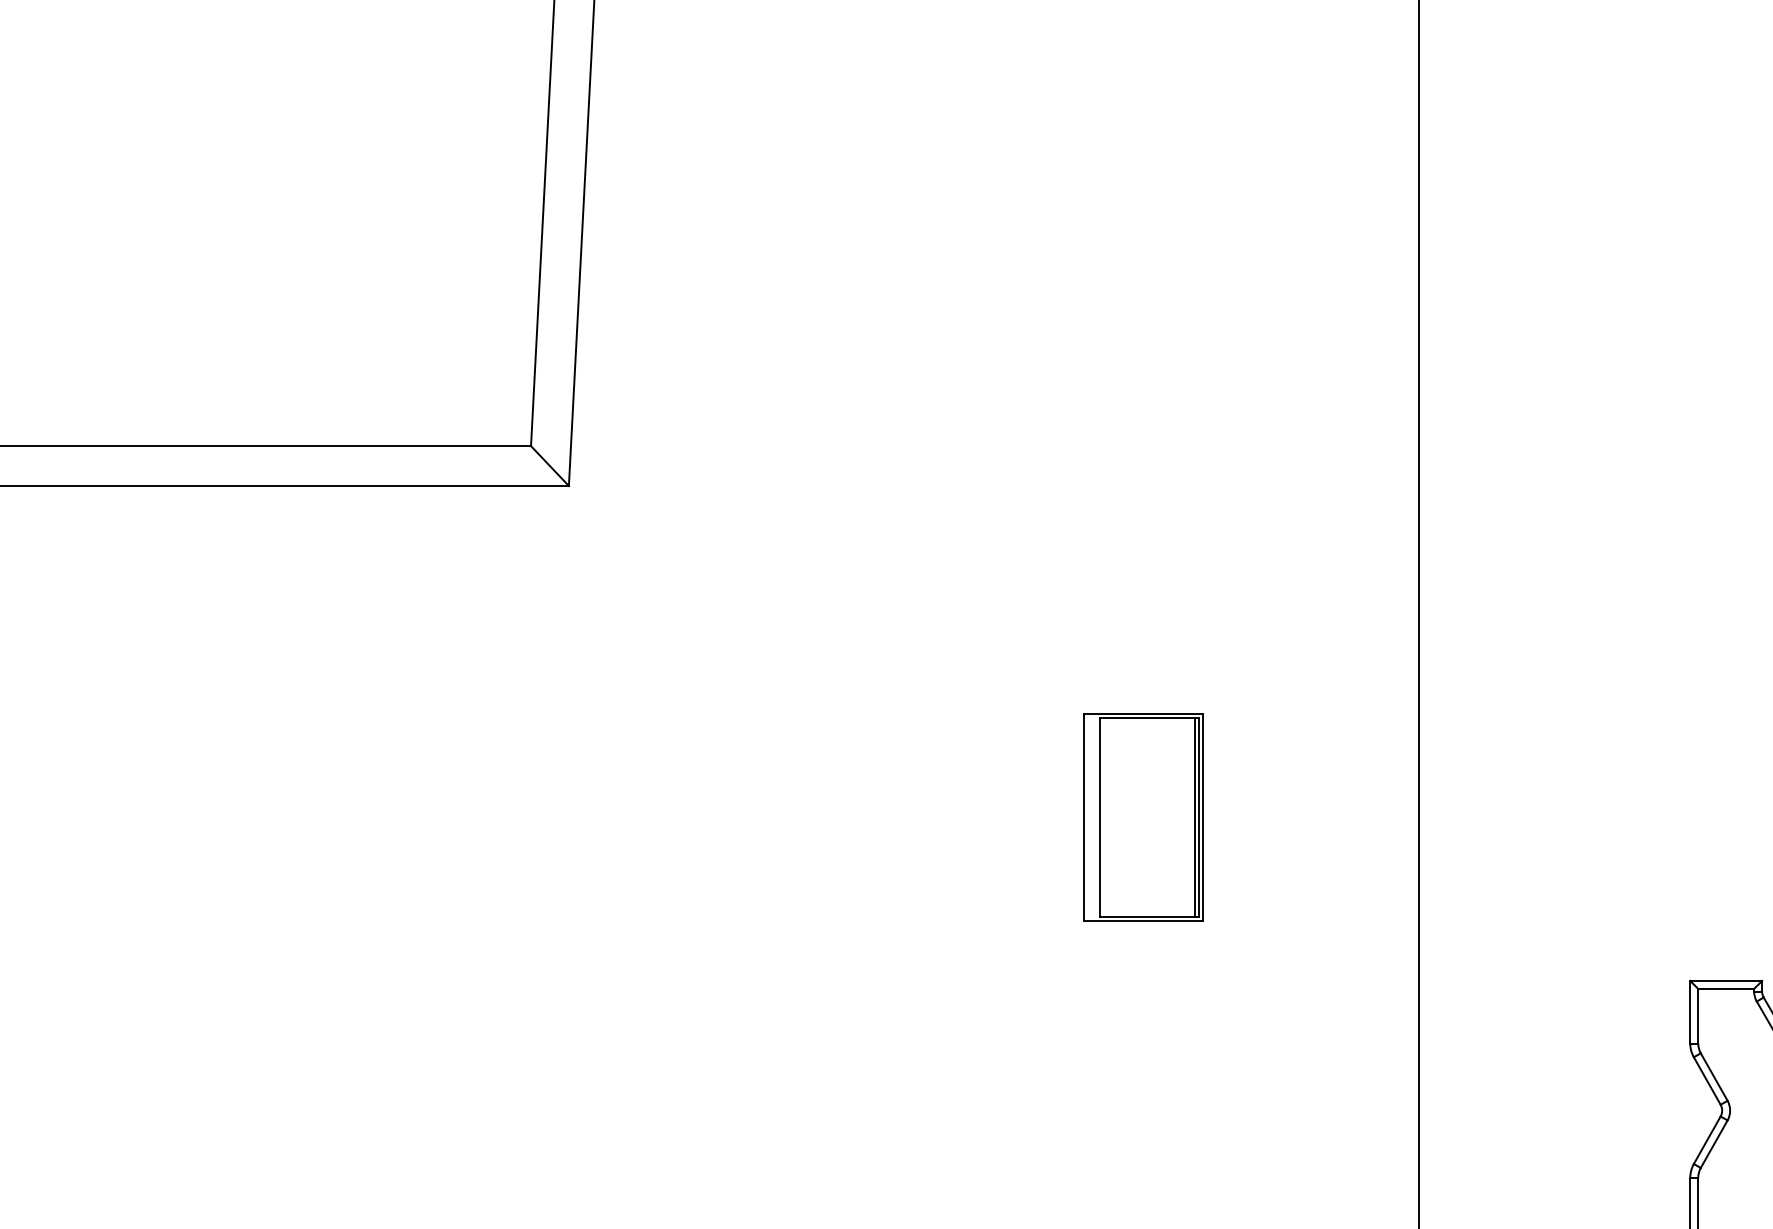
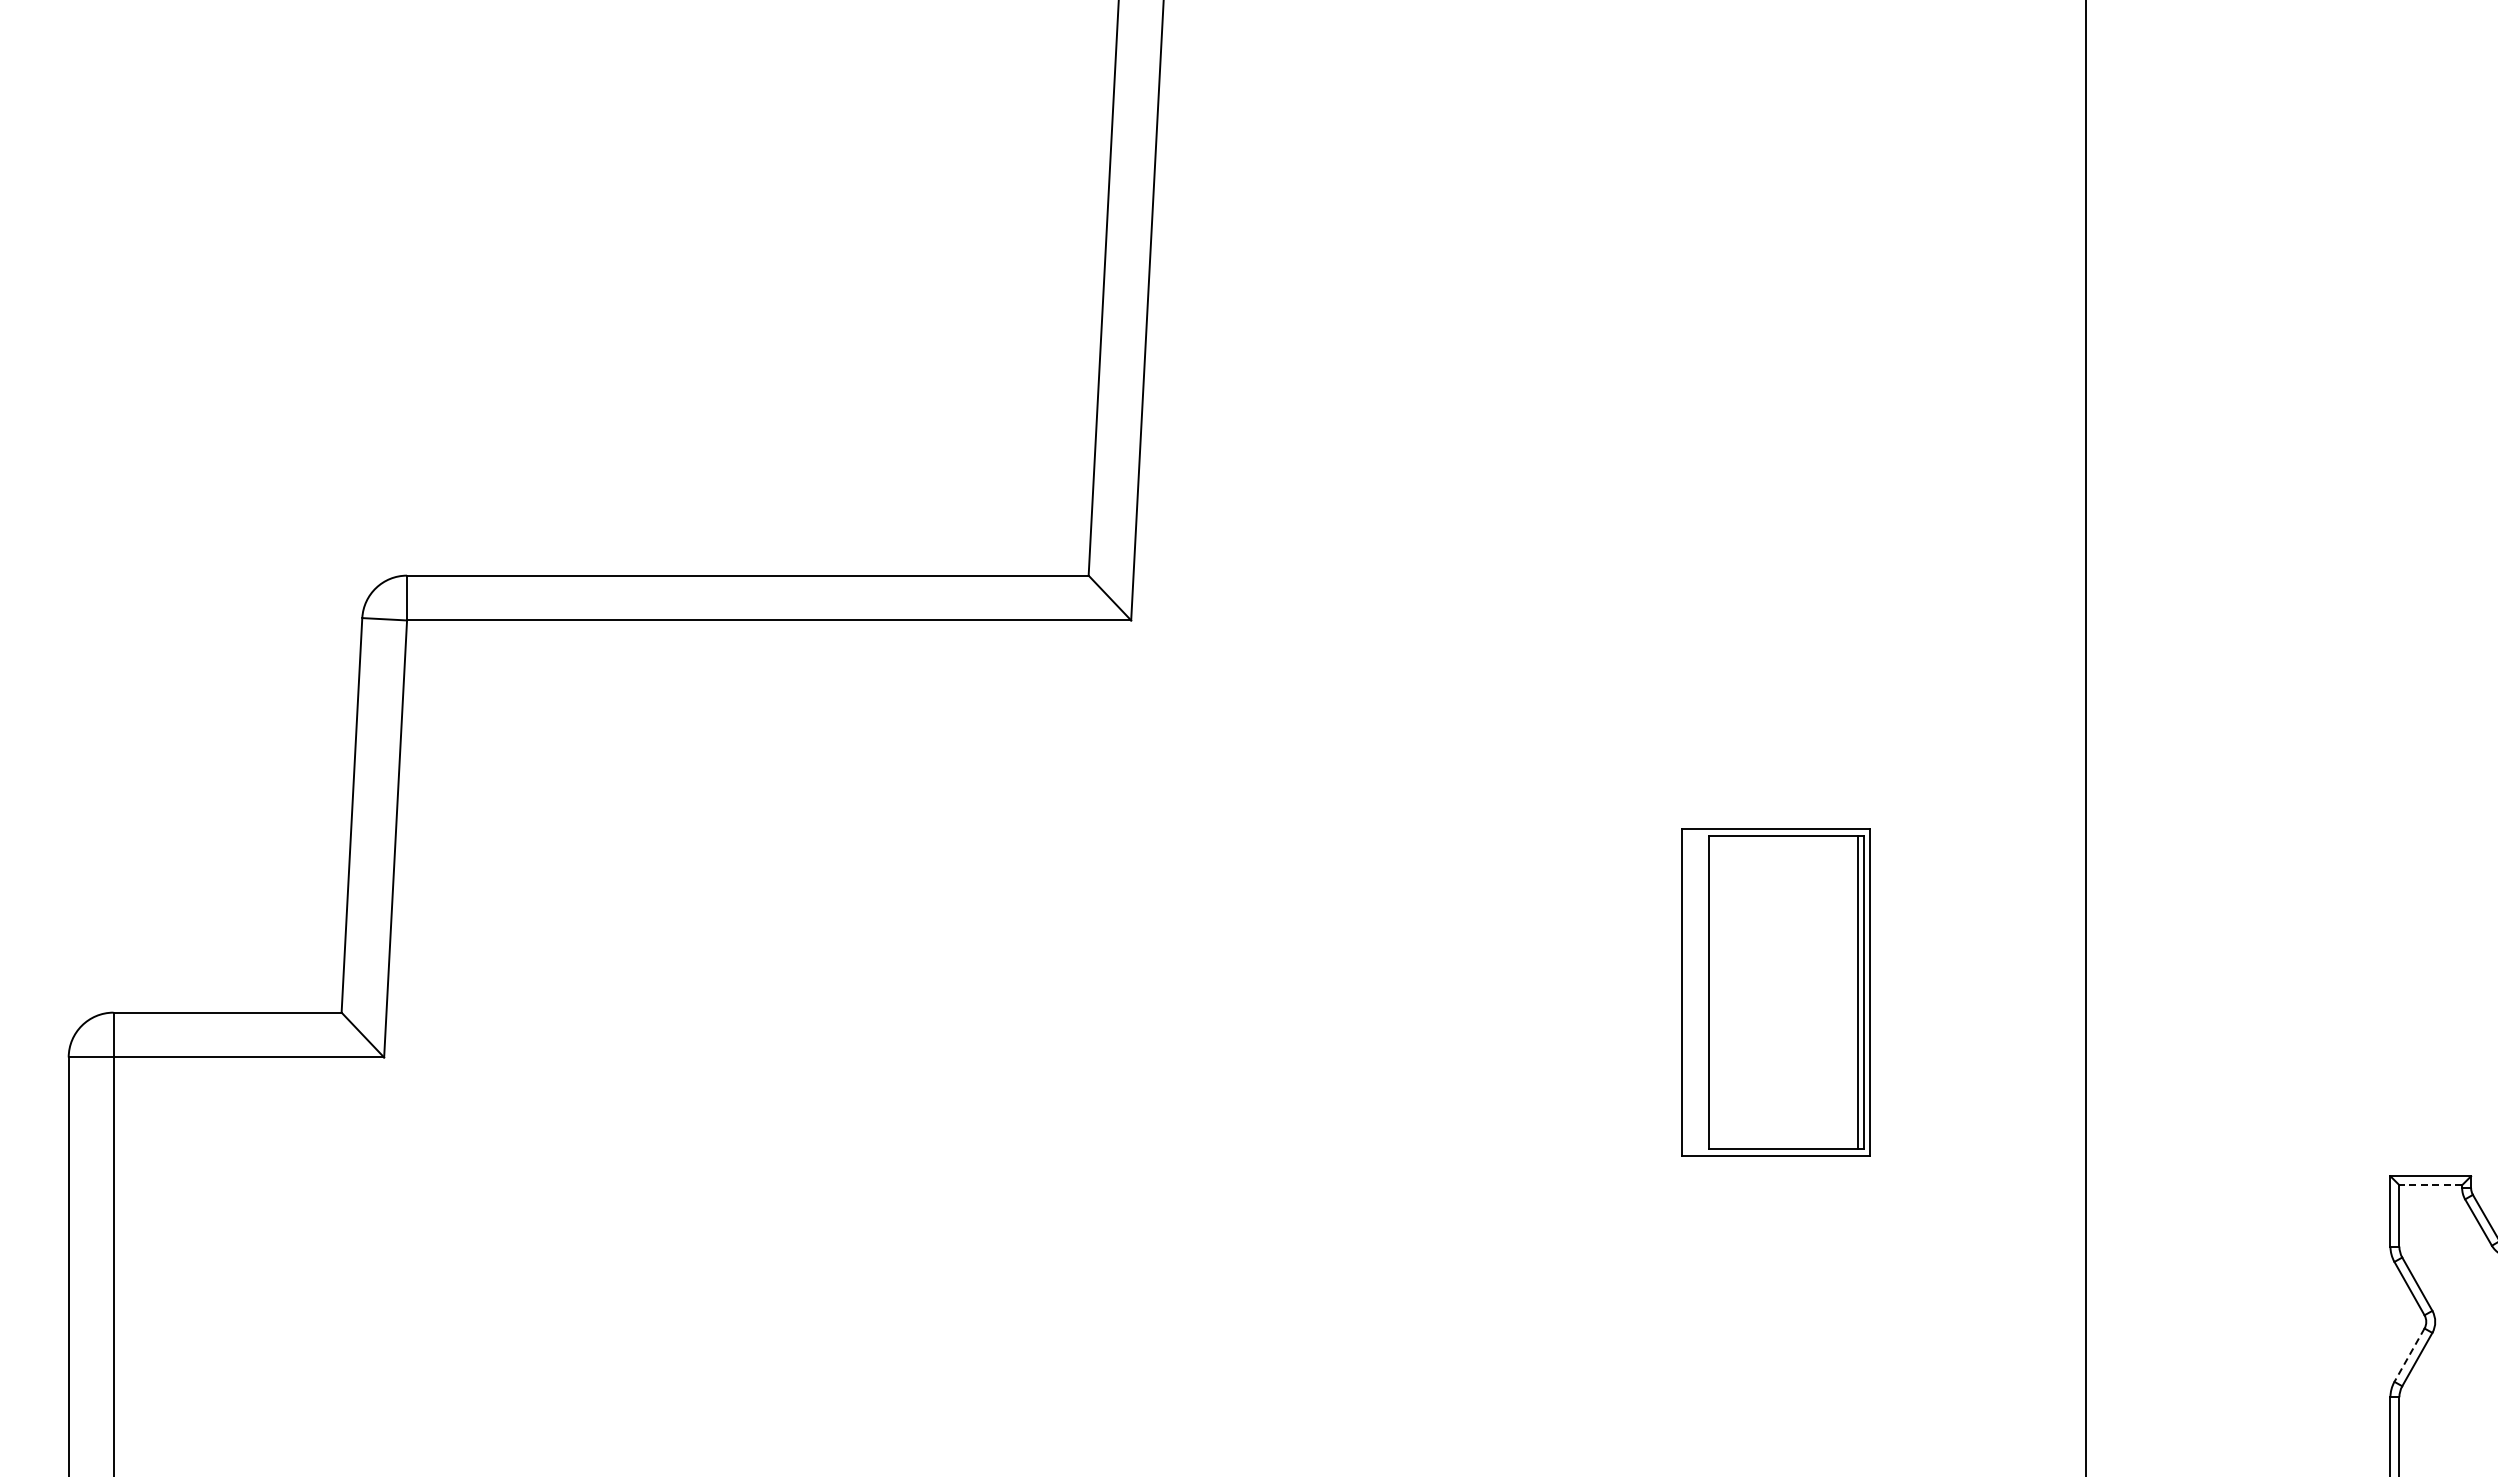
part: (1143, 817) -> (1776, 992), size x1.4
line: (1725, 989) -> (2430, 1185), solid -> dashed
line: (1707, 1140) -> (2409, 1355), solid -> dashed

